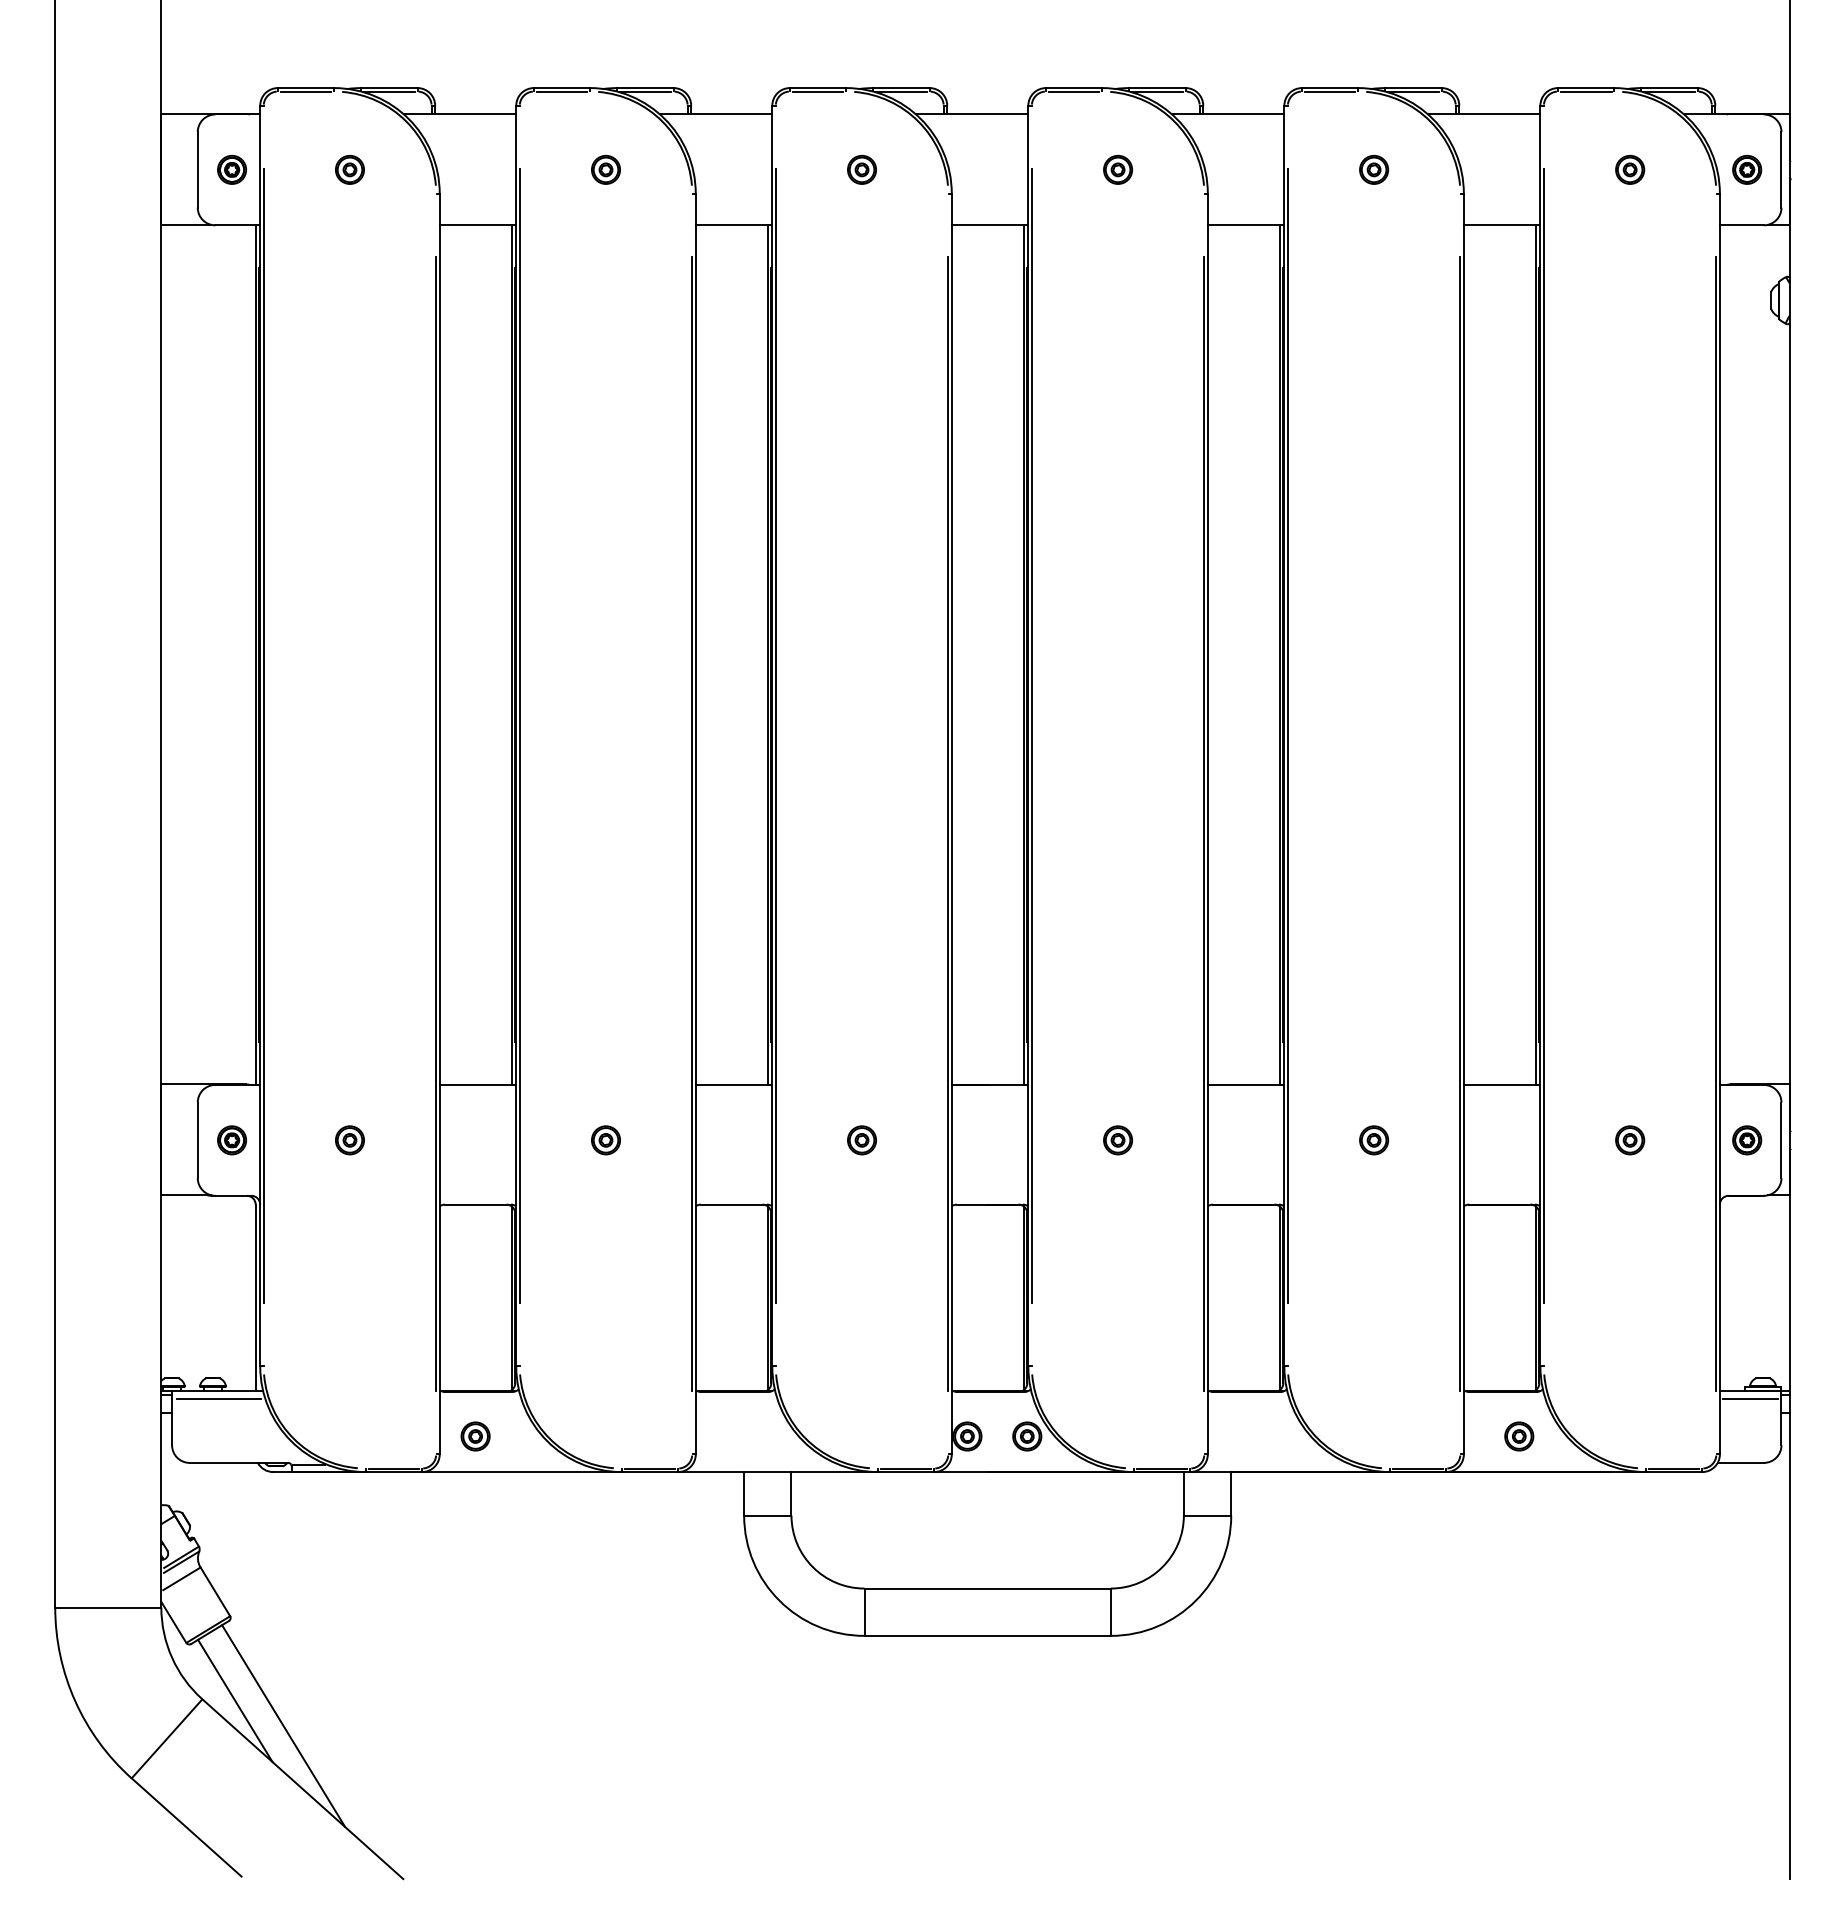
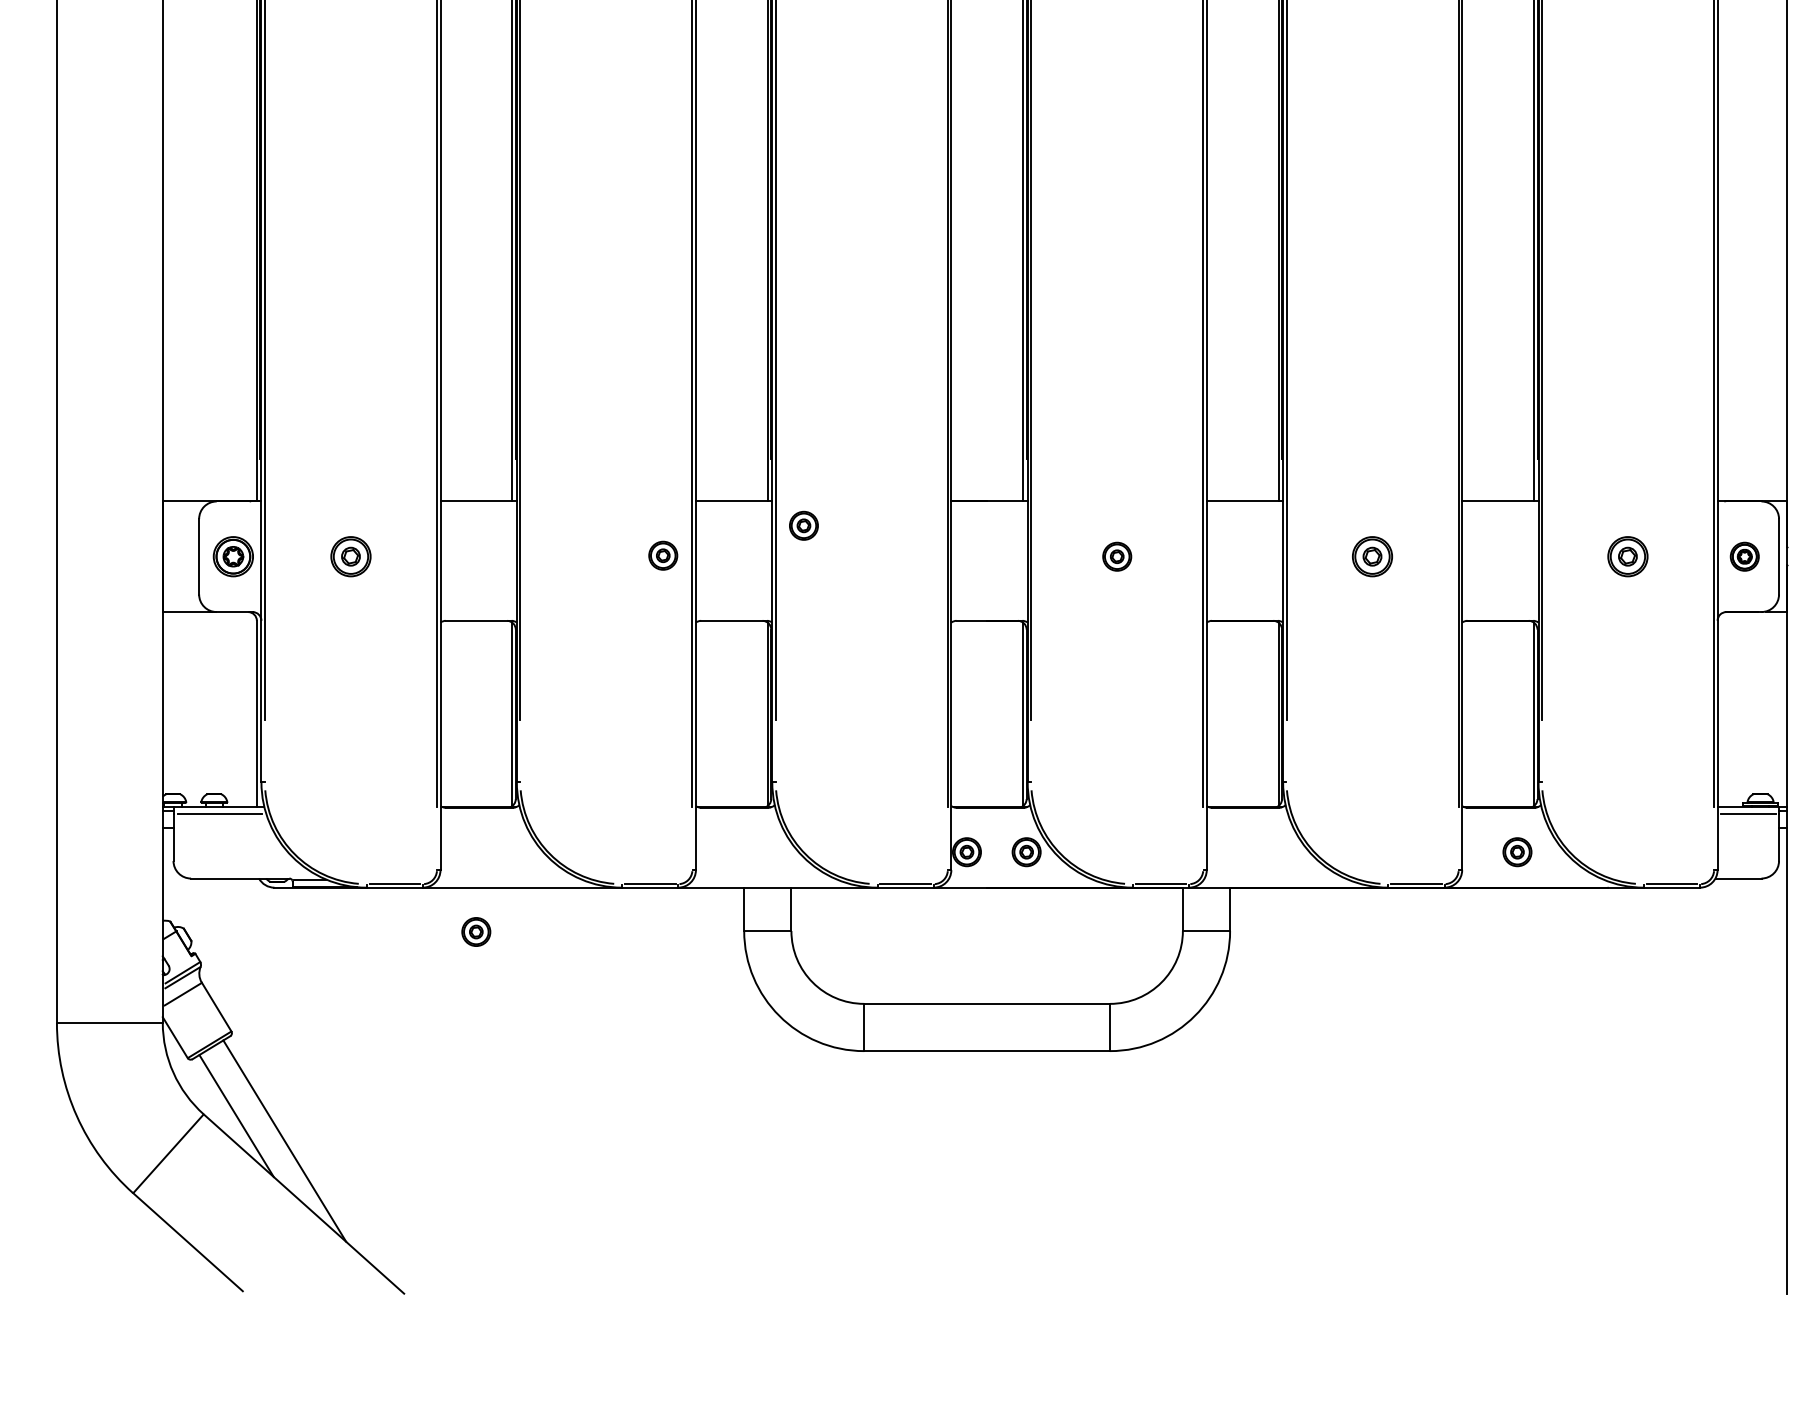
part: (231, 1140) -> (232, 556), size x1.4
part: (349, 1140) -> (350, 556), size x1.4
part: (605, 1140) -> (662, 555), moved
part: (861, 1140) -> (803, 525), moved
part: (1374, 1140) -> (1373, 556), size x1.4
part: (1630, 1140) -> (1628, 556), size x1.4
part: (475, 1436) -> (476, 932), moved

